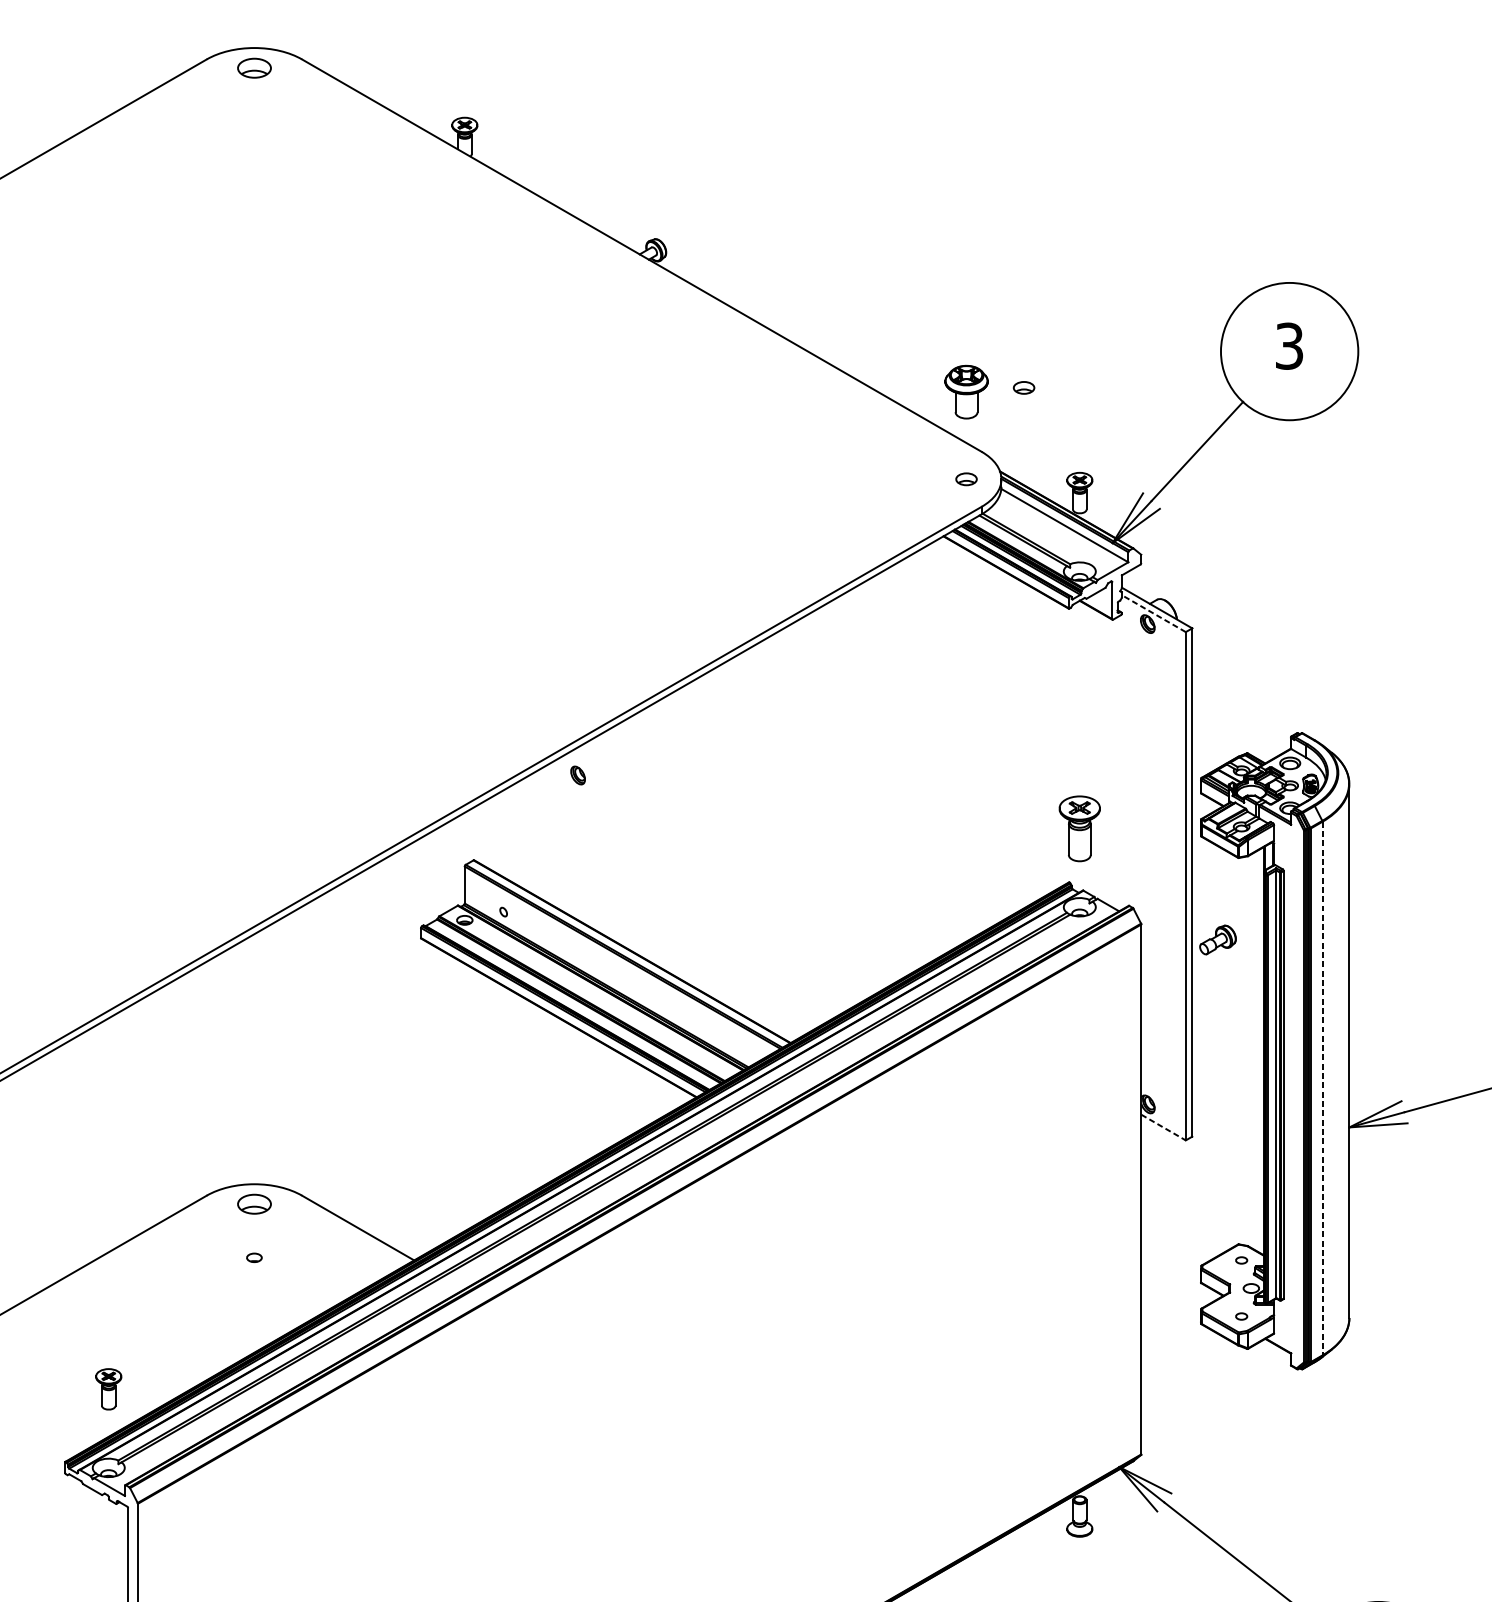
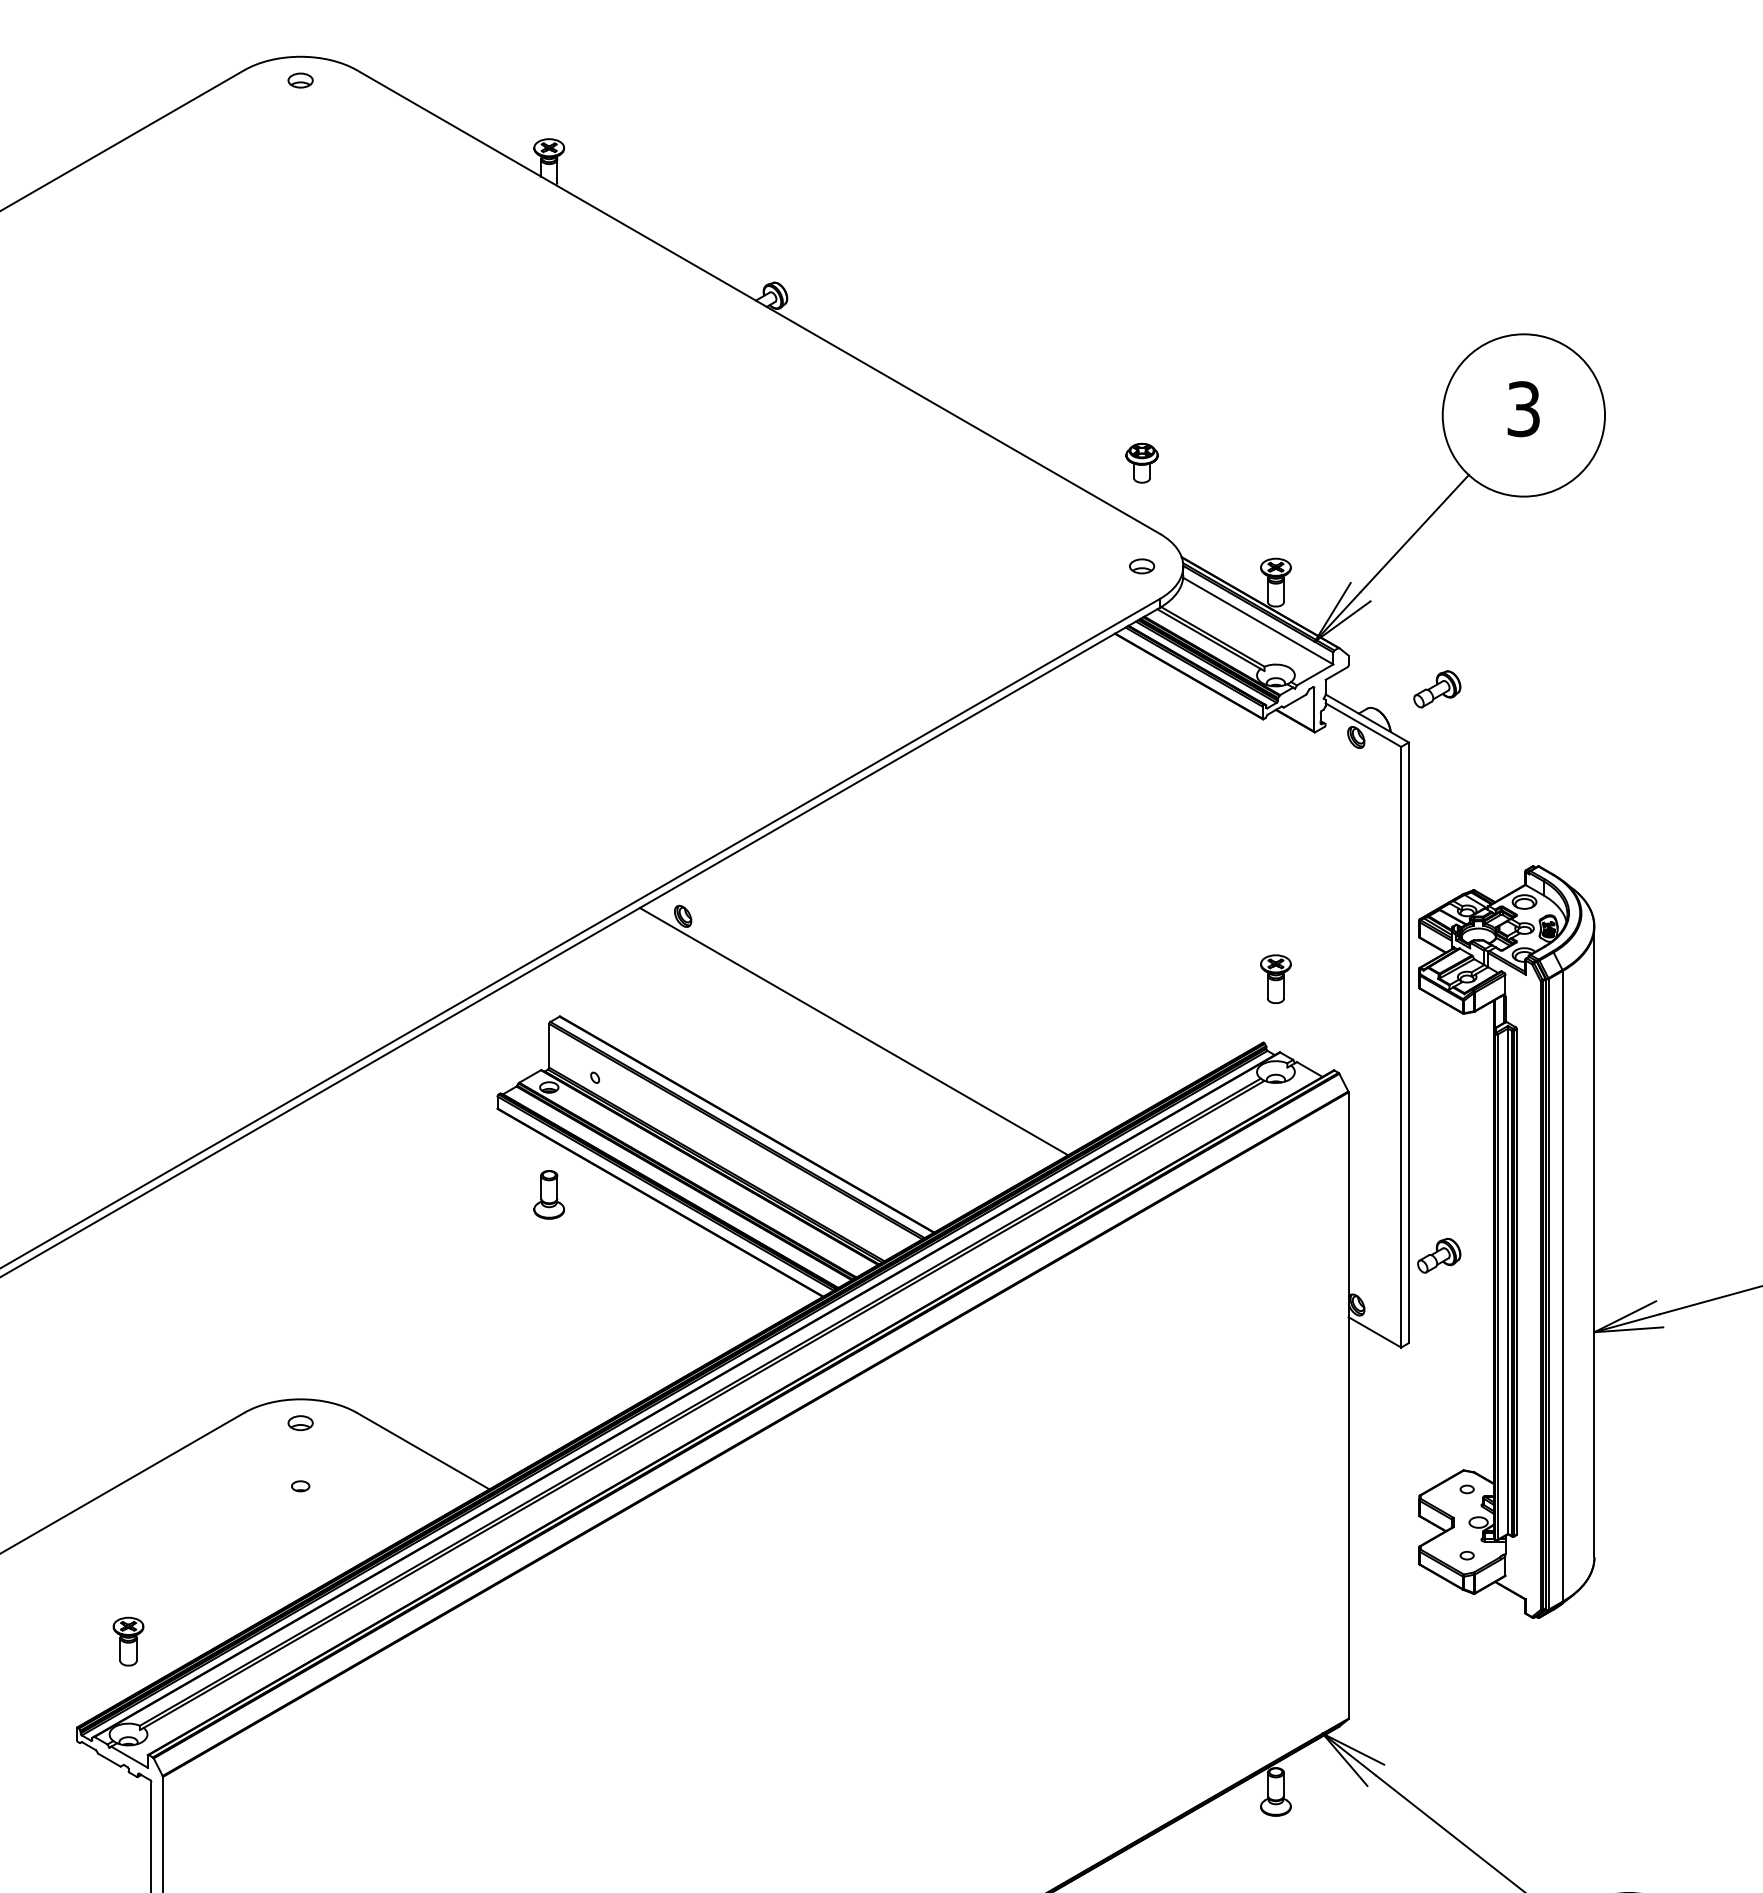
part: (254, 68) -> (300, 80), size x0.62
part: (1024, 388) -> (1210, 458), removed
part: (966, 391) -> (1141, 462), size x0.62
part: (1216, 583) -> (1437, 689), added
line: (1153, 613) -> (1363, 725), dashed -> solid
part: (1079, 828) -> (1275, 978), size x0.62
line: (722, 872) -> (853, 1031), added
part: (1218, 939) -> (1439, 1255), moved
part: (464, 1010) -> (548, 1194), added
line: (1322, 1088) -> (1562, 1286), dashed -> solid
line: (1164, 1127) -> (1375, 1332), dashed -> solid
part: (254, 1204) -> (300, 1423), size x0.62

